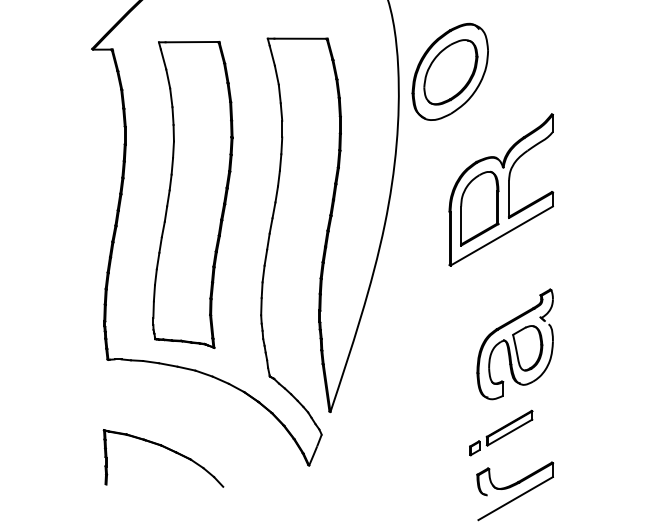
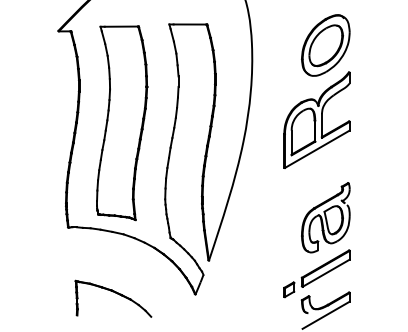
part: (449, 71) -> (325, 45), moved
part: (500, 432) -> (316, 273), size x1.67
part: (163, 457) -> (113, 298), moved

